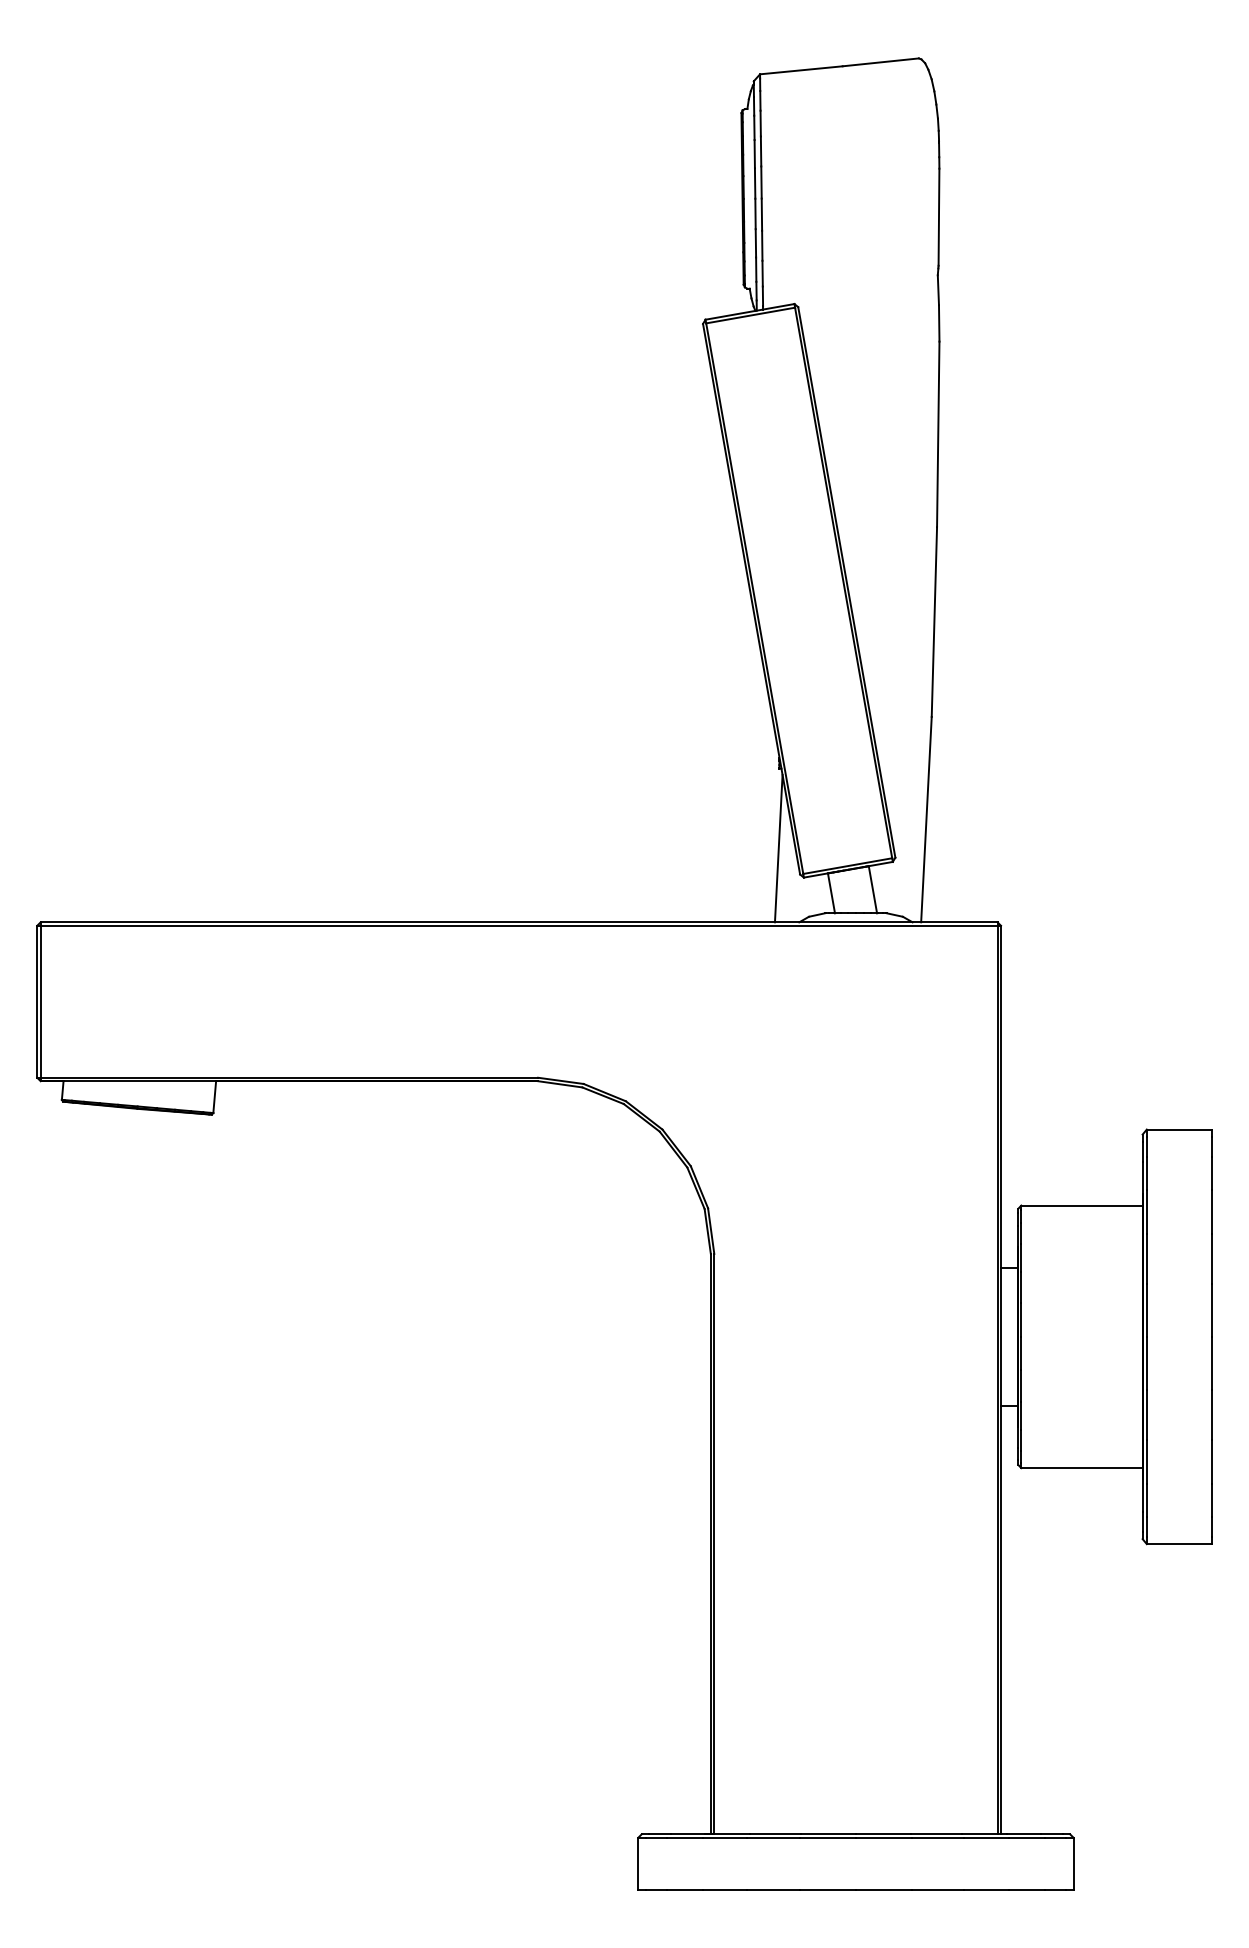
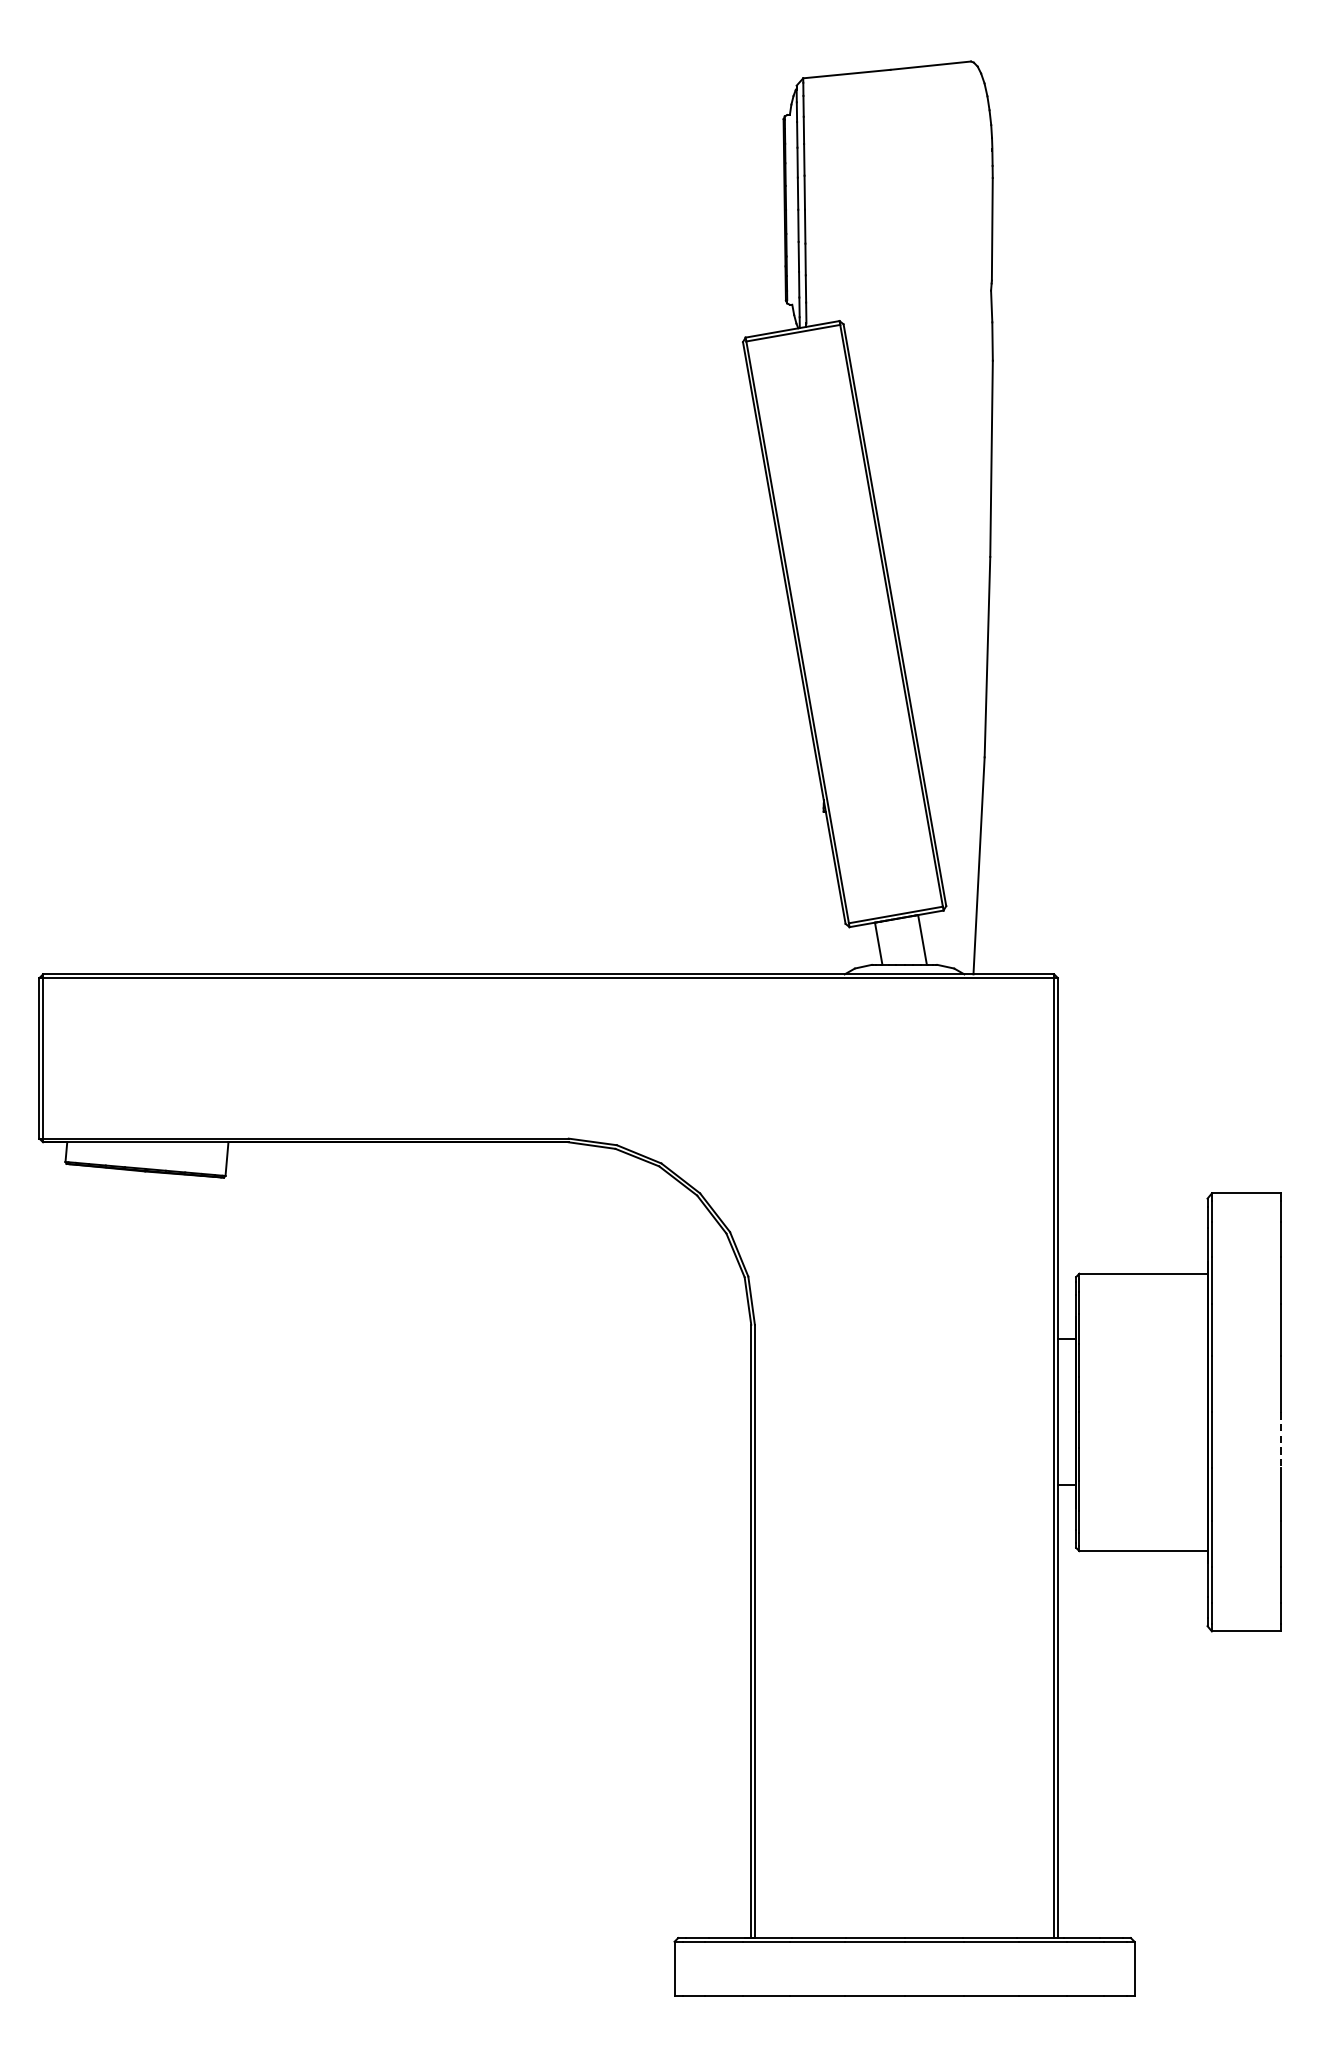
line: (778, 848) -> (822, 896), removed
line: (1211, 1363) -> (1280, 1440), solid -> dashed

